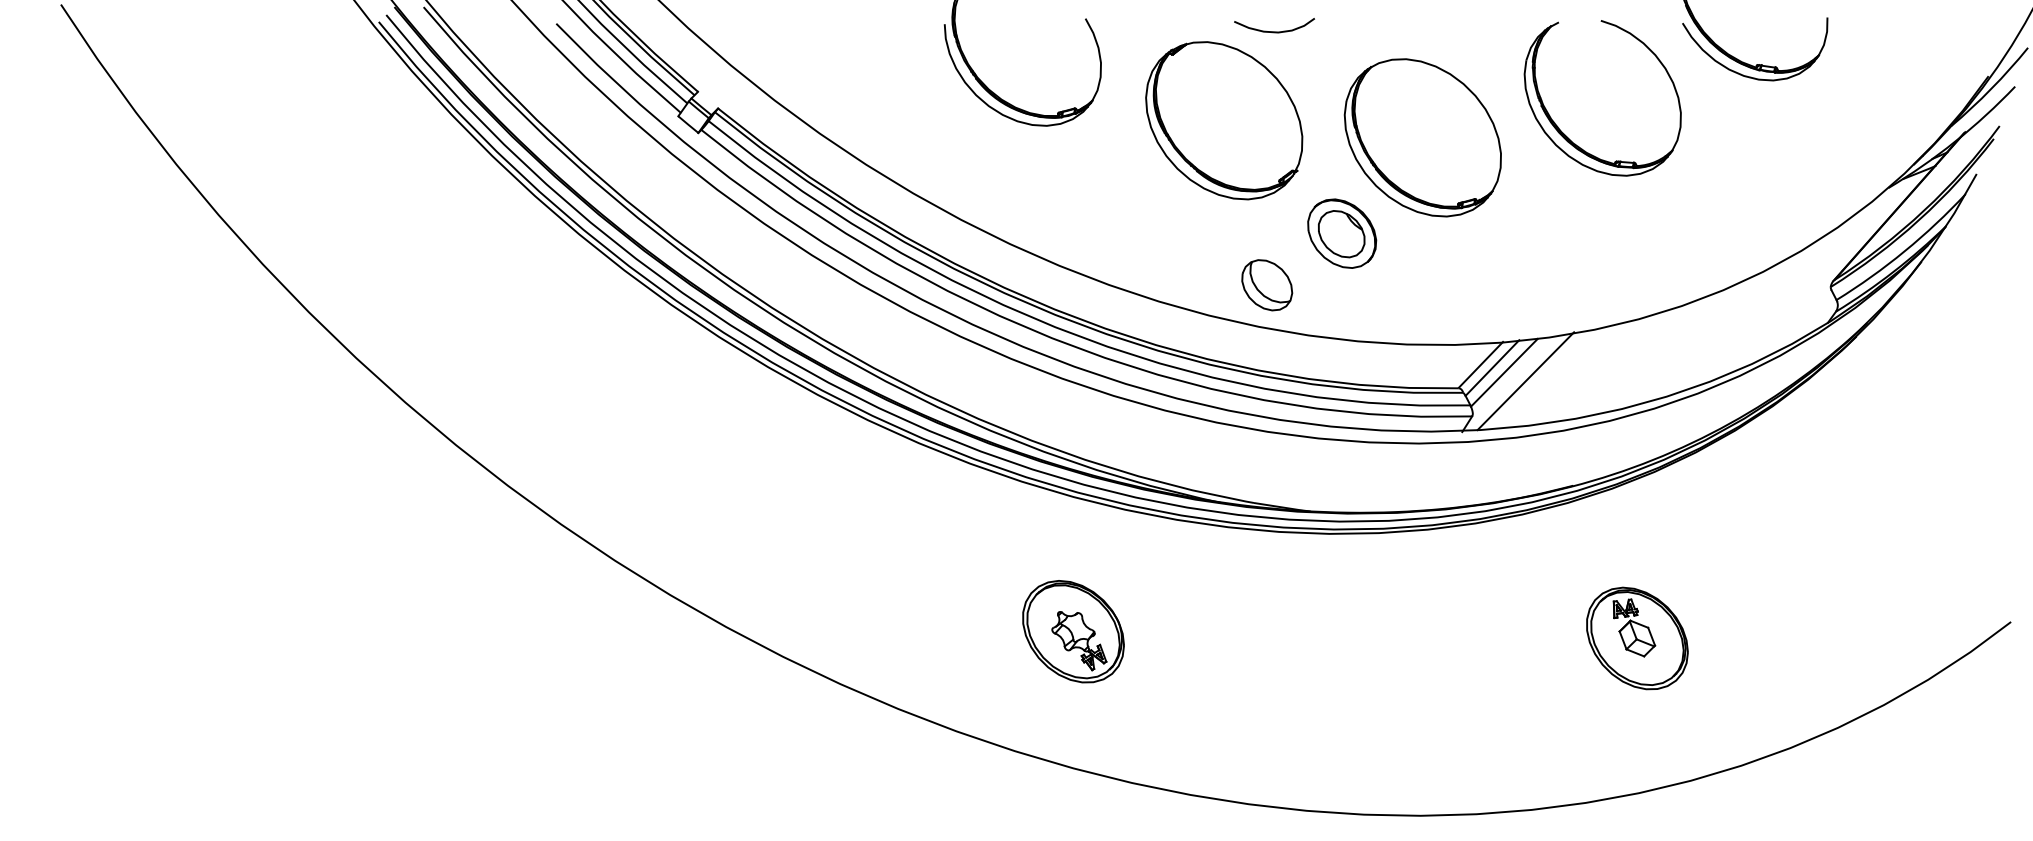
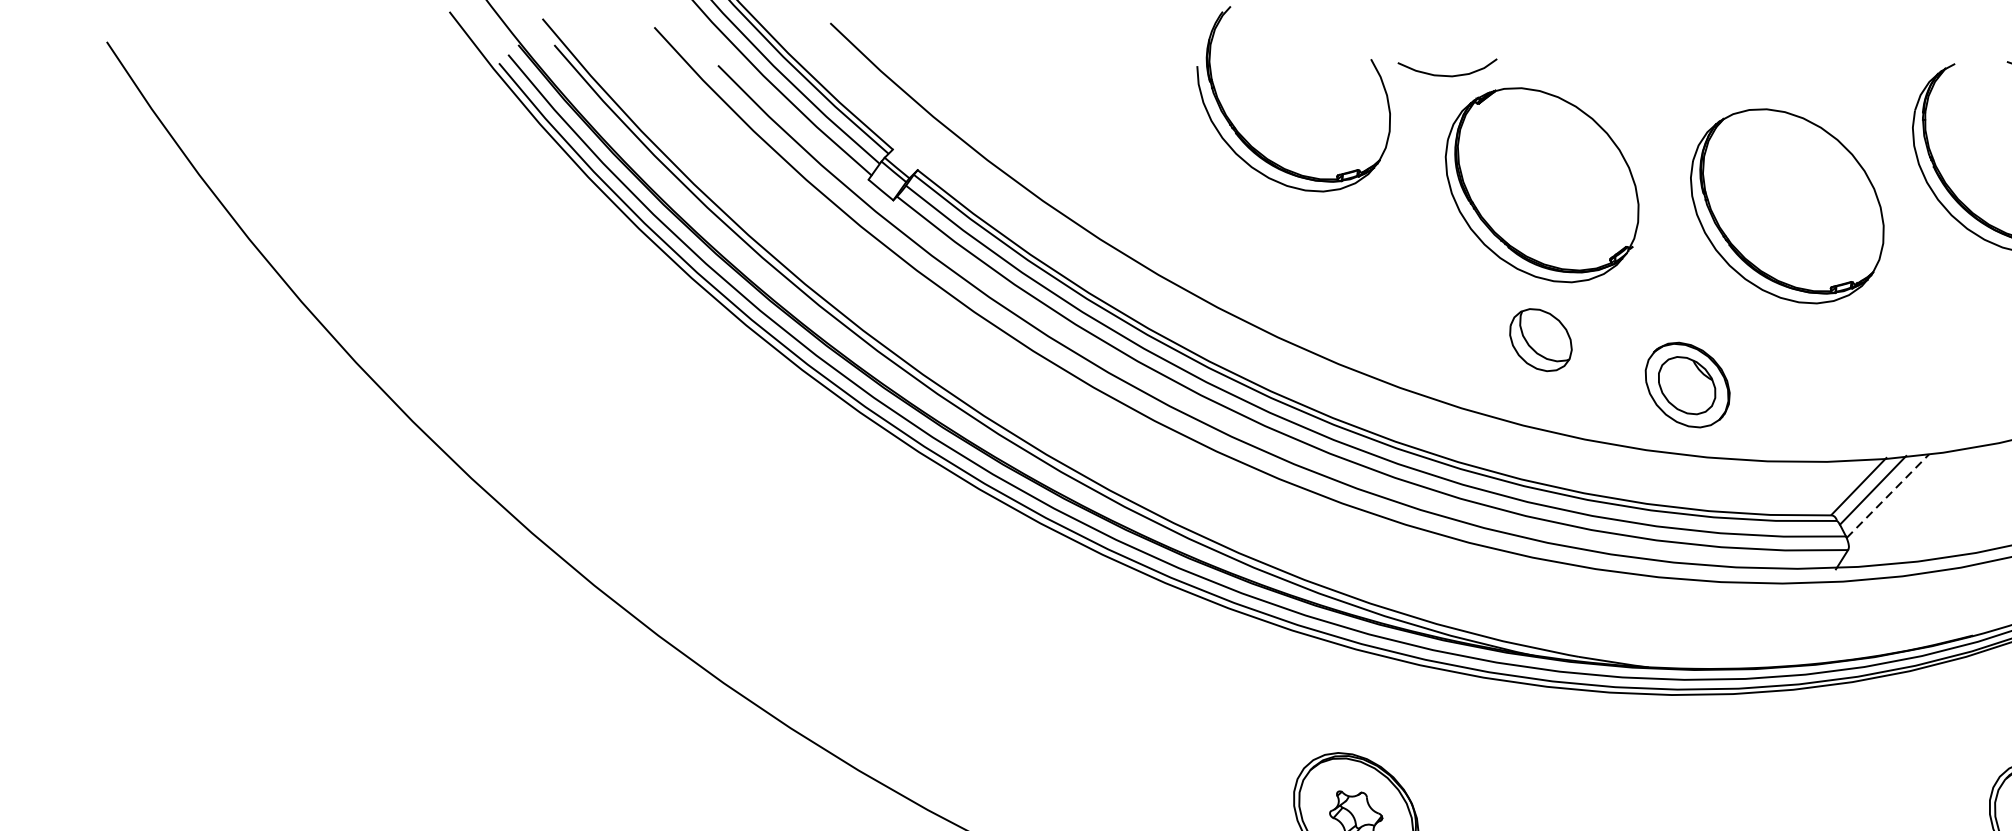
curve: (1274, 31) -> (1447, 75), moved
part: (1342, 233) -> (1688, 384), moved
part: (1267, 285) -> (1541, 340), moved
line: (1504, 372) -> (1888, 495), solid -> dashed
line: (1525, 381) -> (1913, 506), removed

